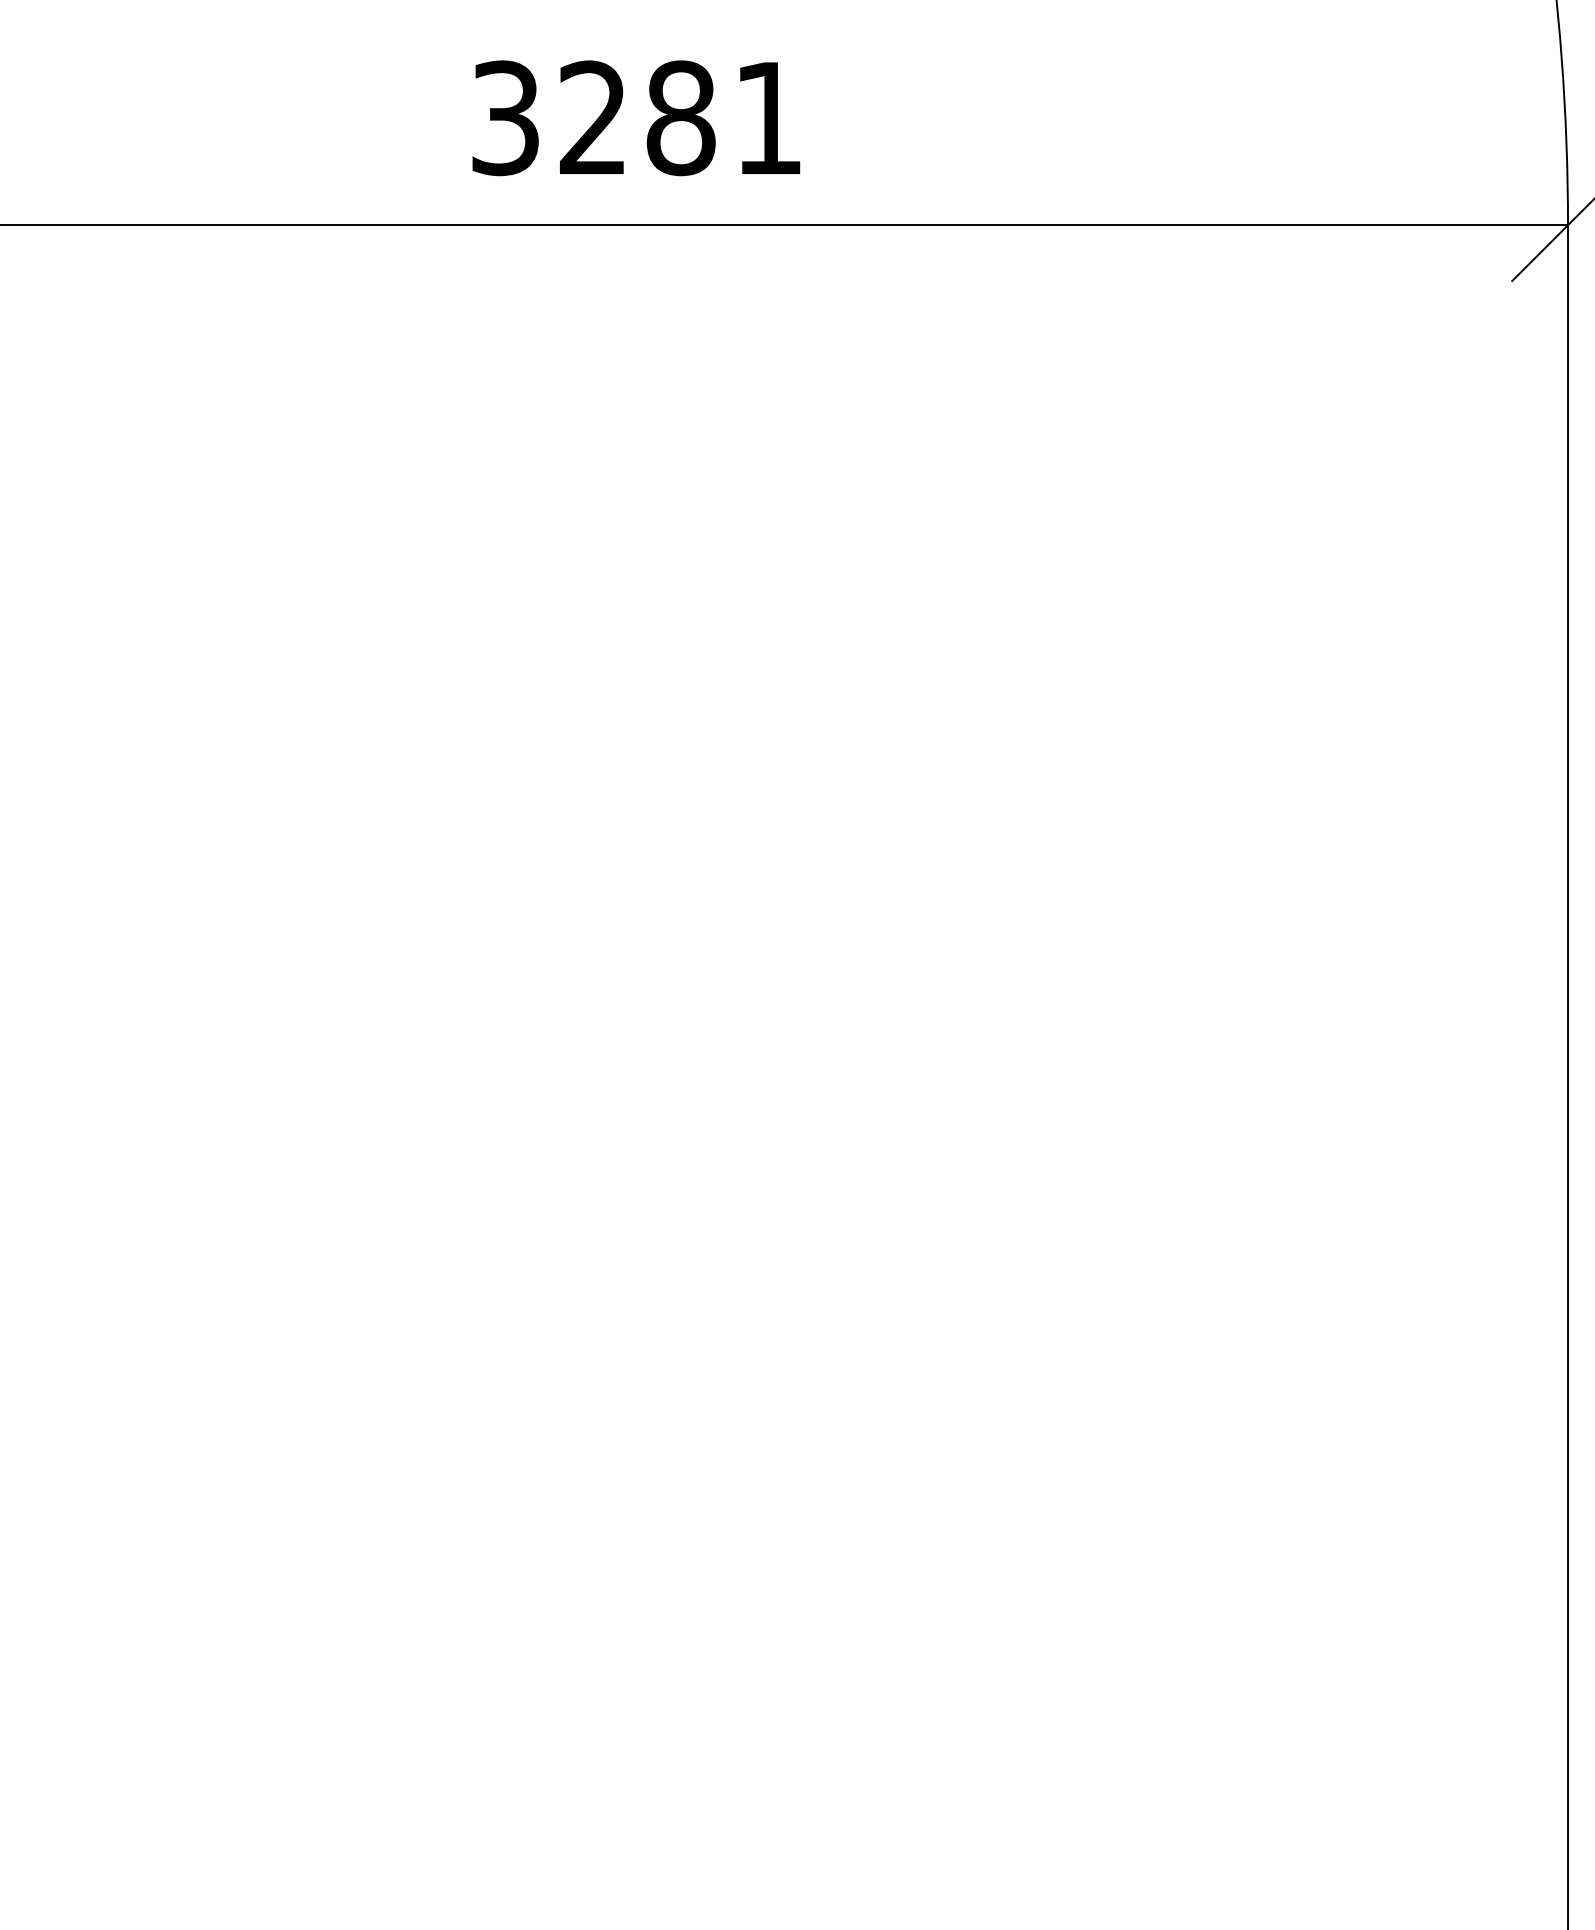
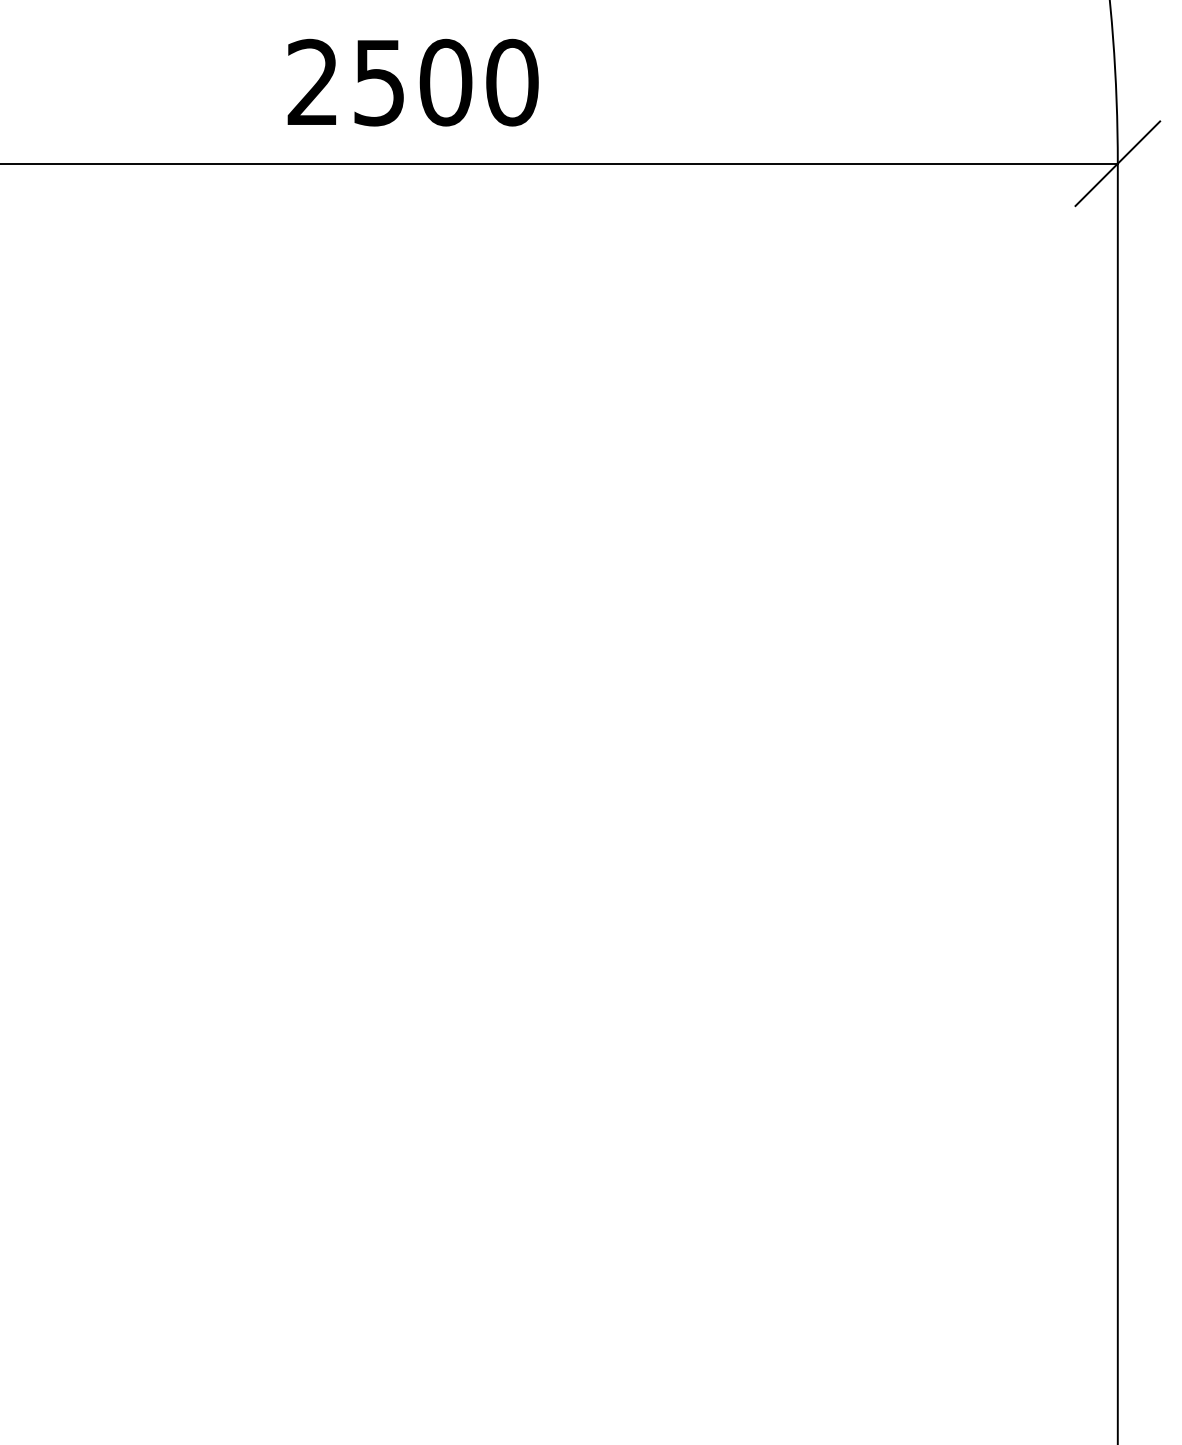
text: (637, 118) -> (412, 82), 3281 -> 2500

